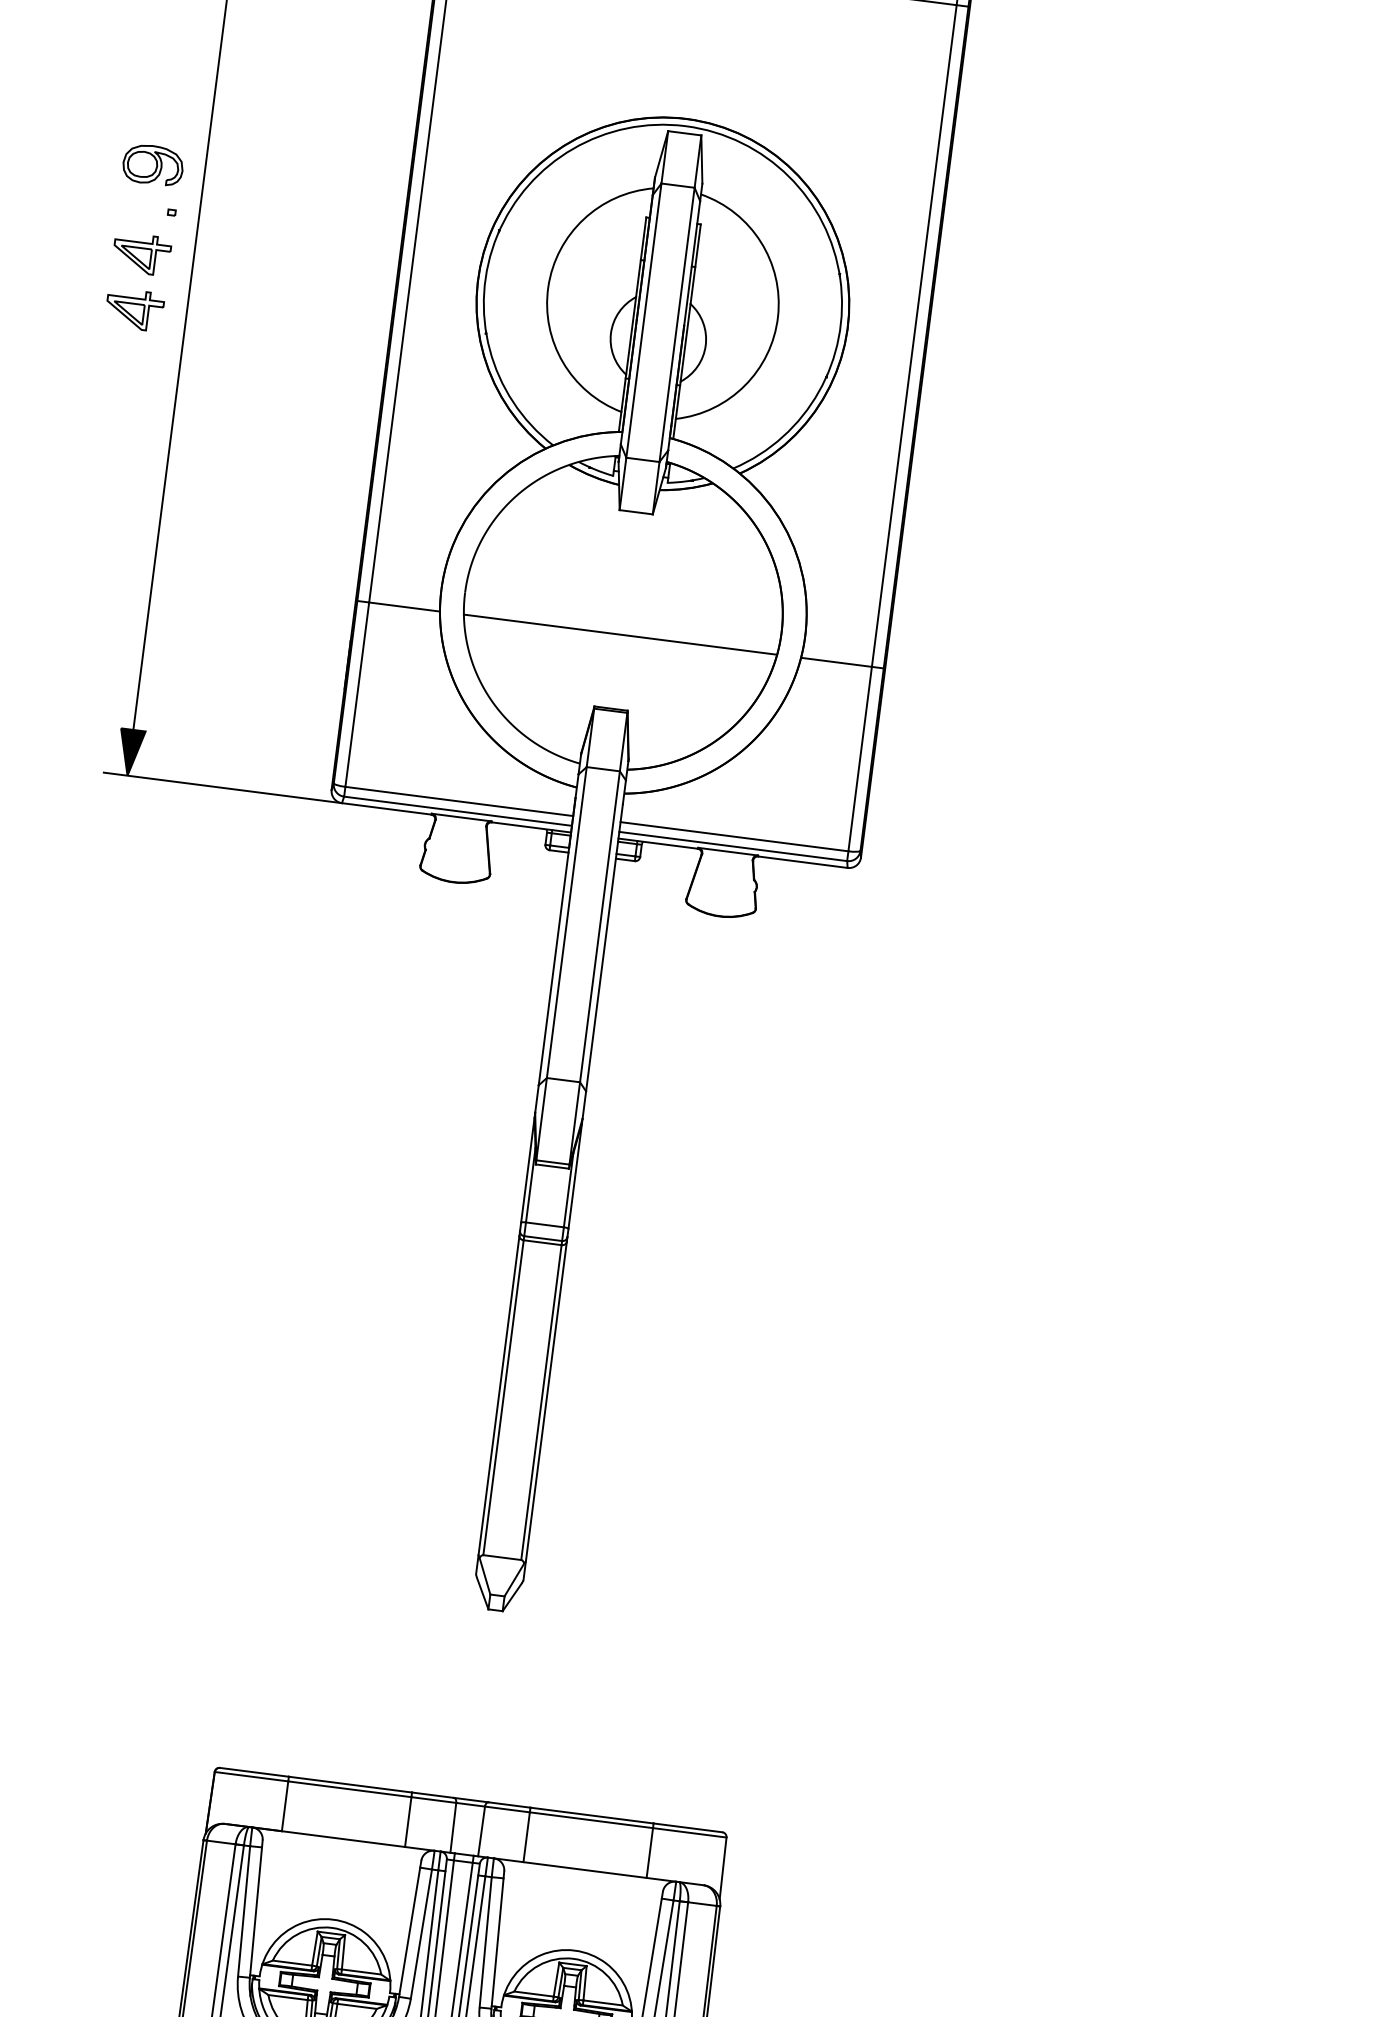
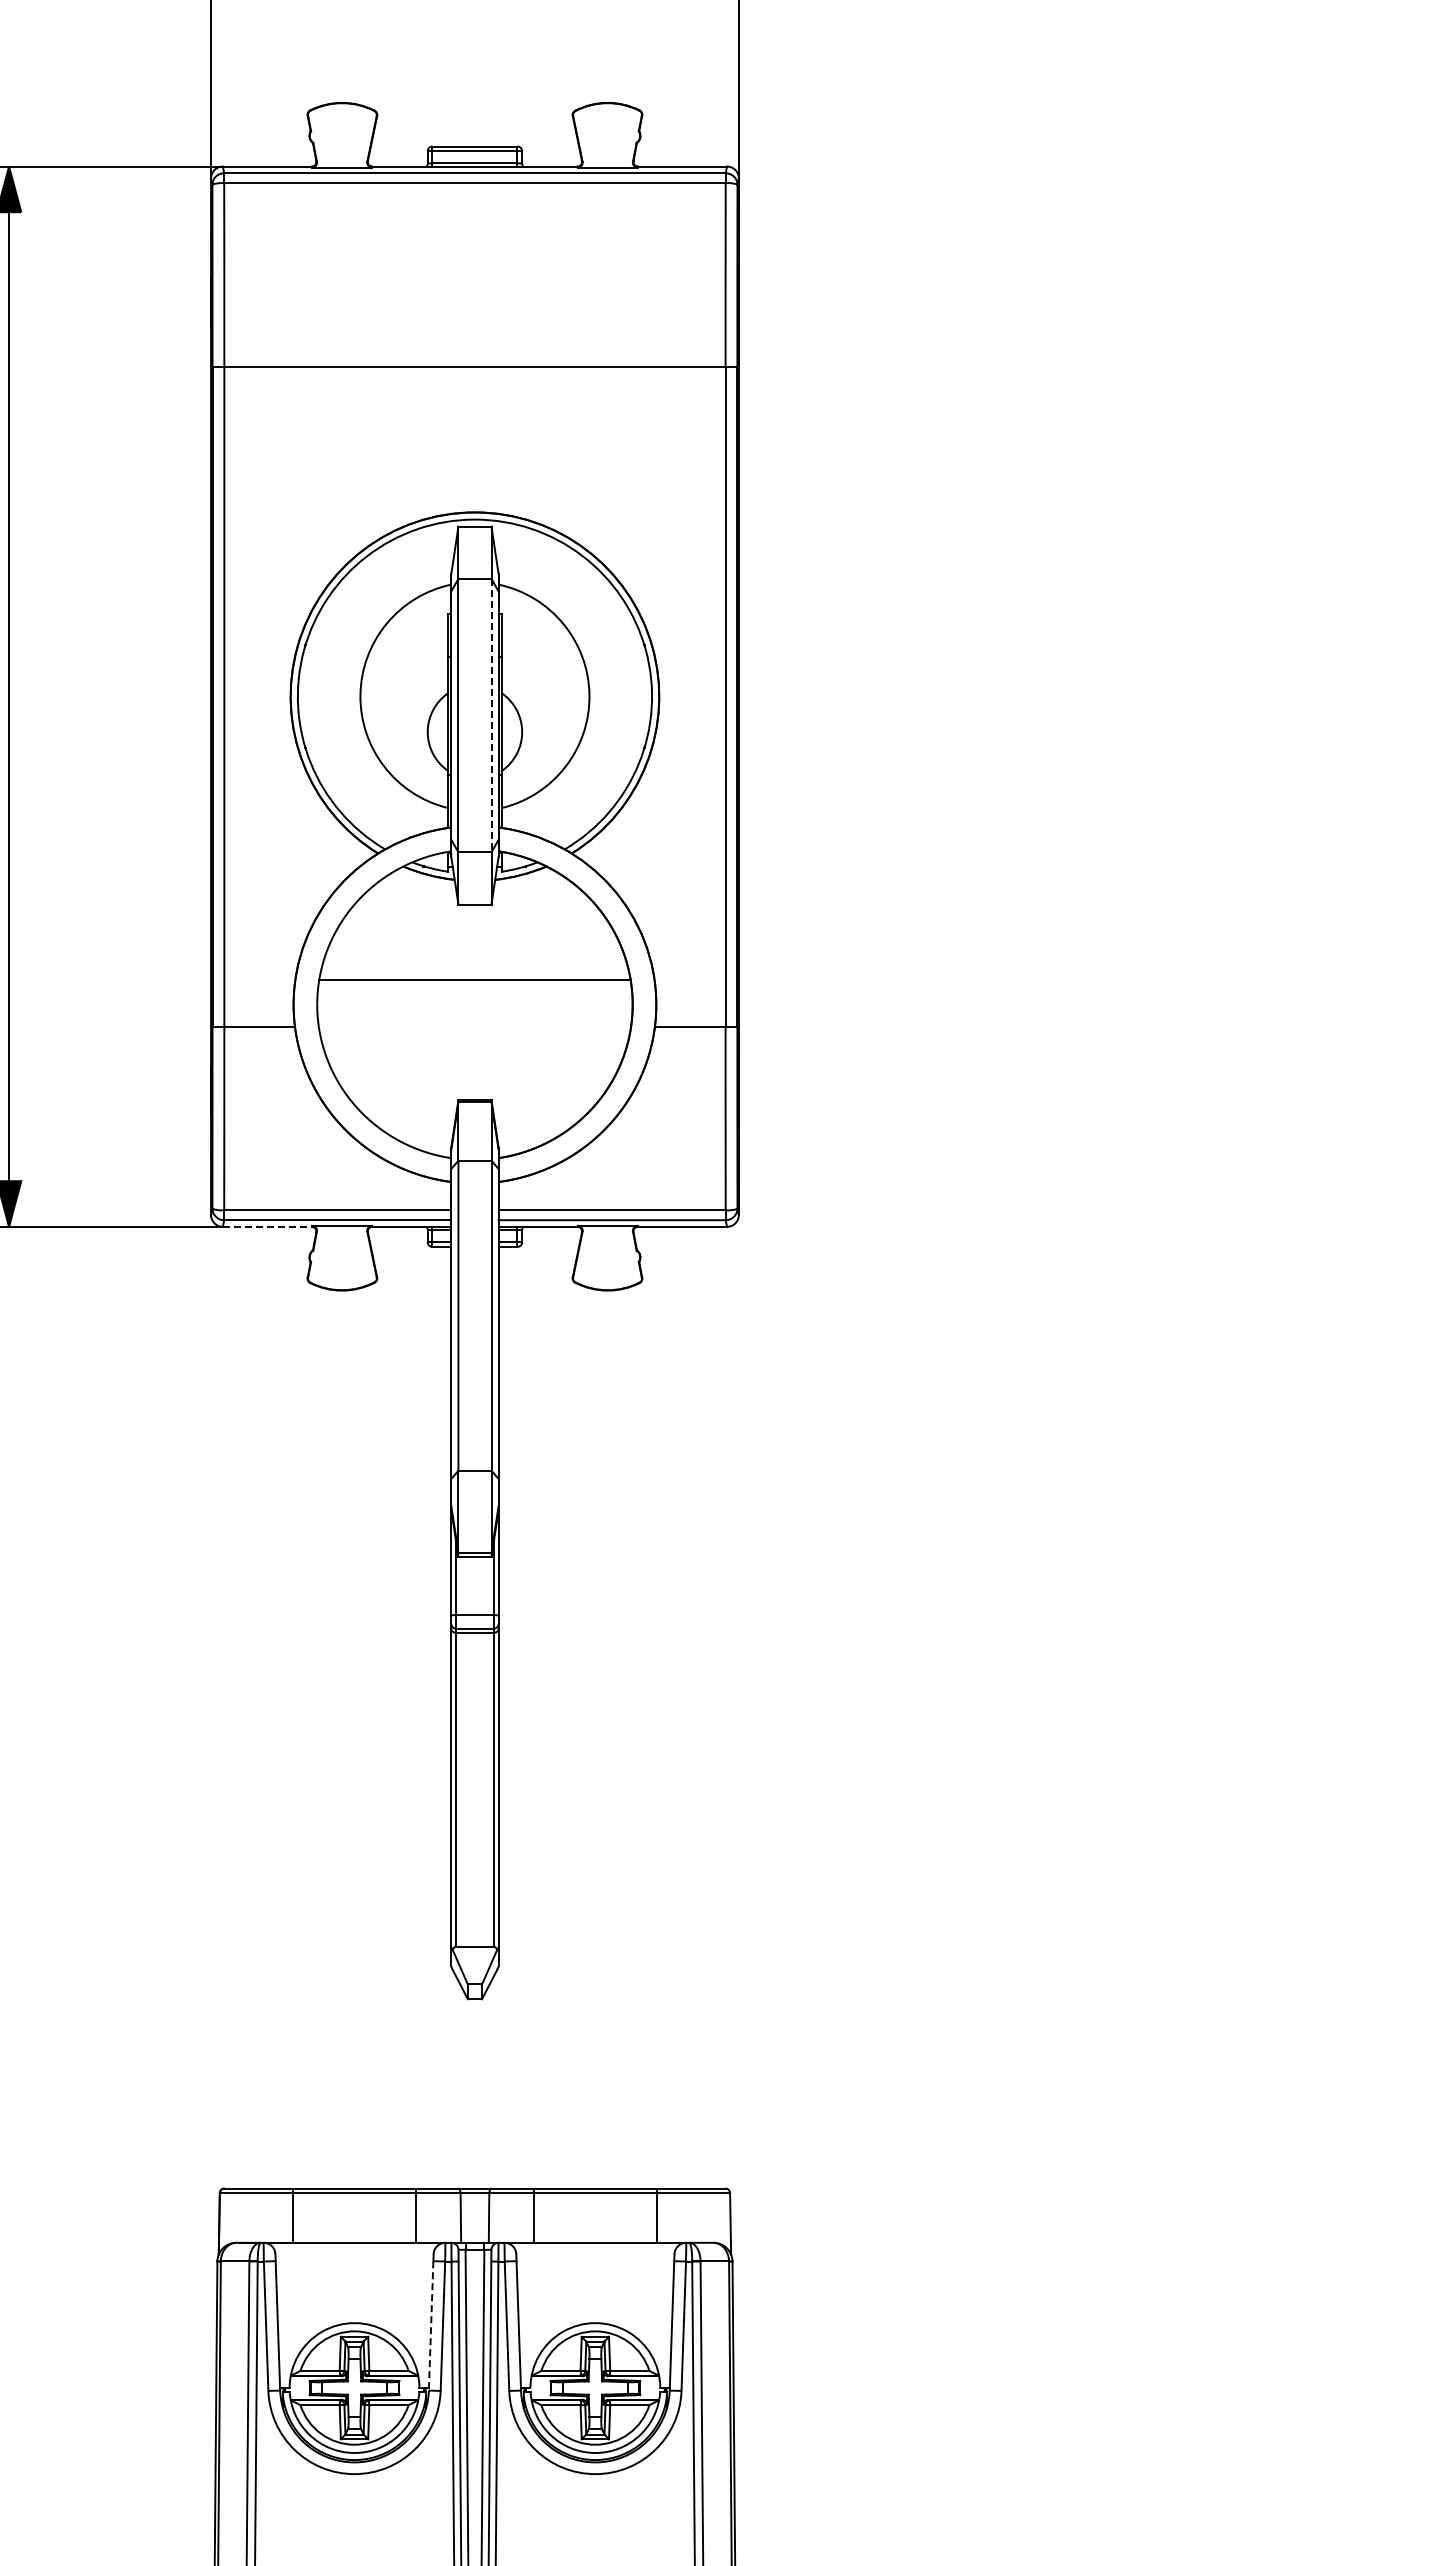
line: (677, 324) -> (491, 715), solid -> dashed
line: (620, 634) -> (474, 979), moved
line: (386, 808) -> (267, 1226), solid -> dashed
line: (410, 1931) -> (431, 2325), solid -> dashed

